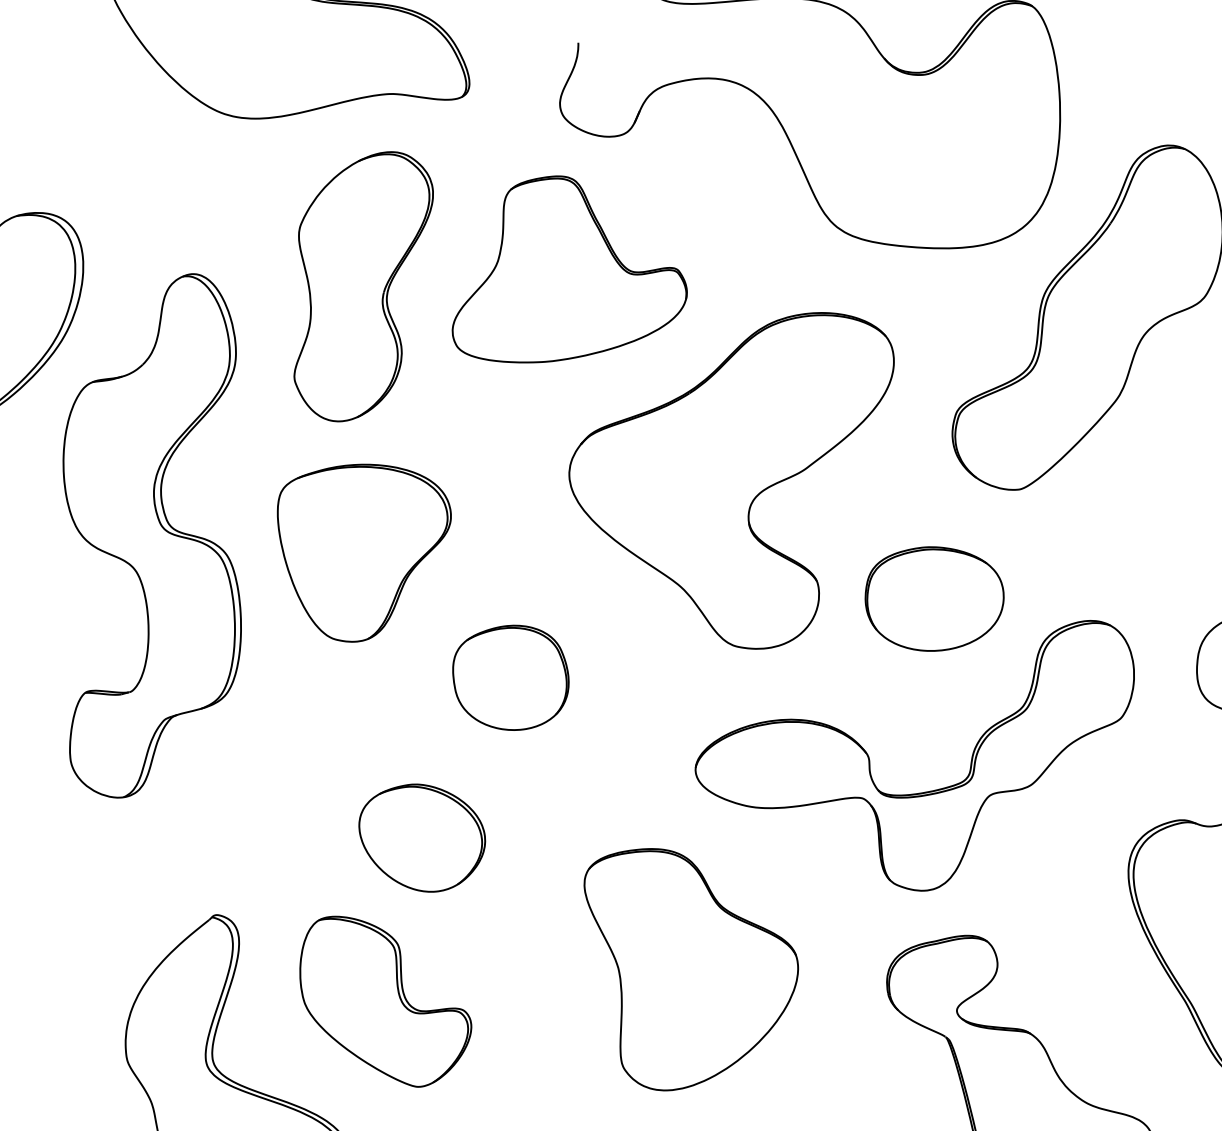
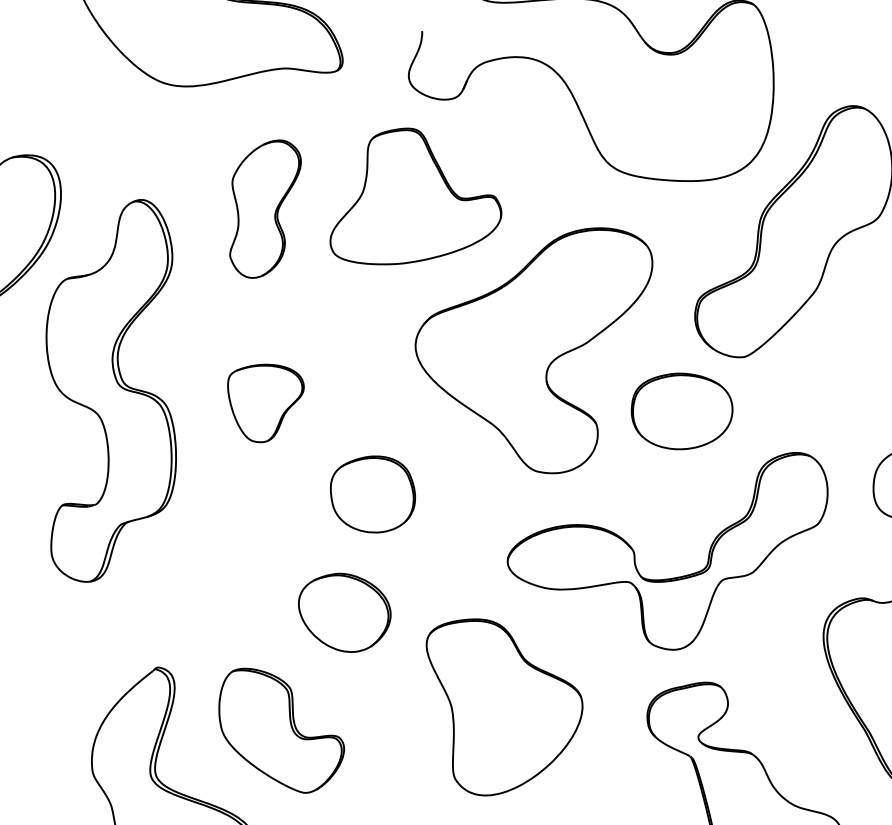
part: (363, 286) -> (265, 208), size x0.7
part: (363, 552) -> (265, 403), size x0.6
part: (934, 598) -> (682, 411), moved
part: (422, 837) -> (344, 612), moved

